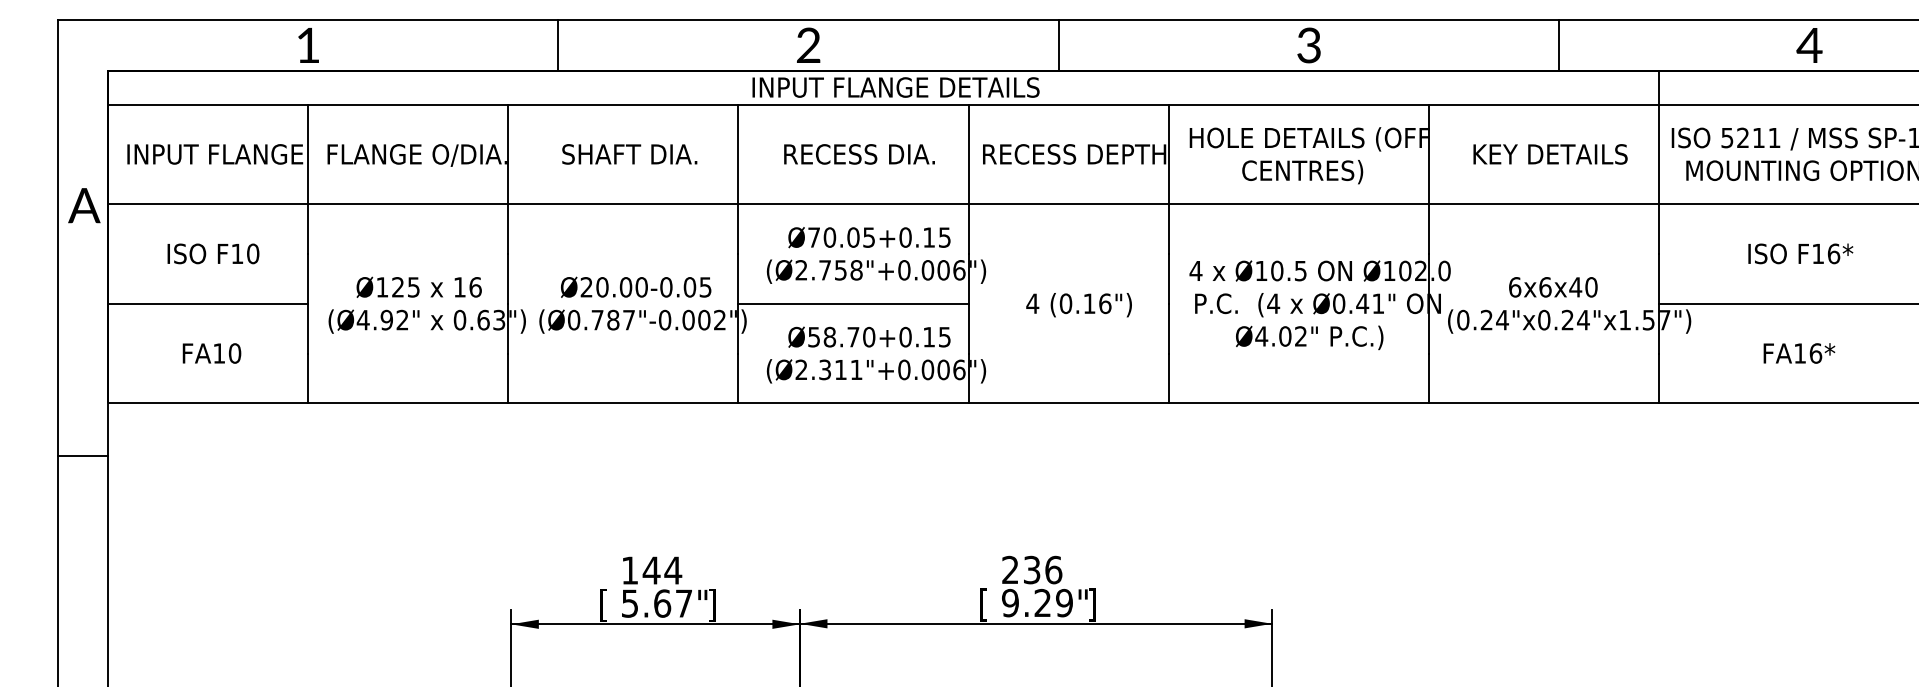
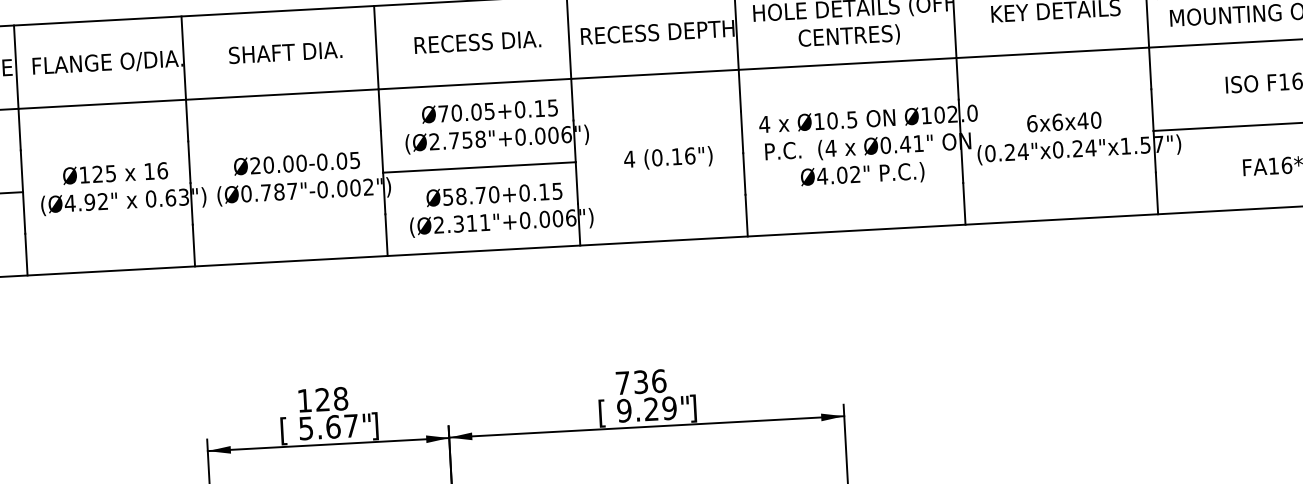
text: (1010, 569) -> (622, 382), 236 -> 736
text: (662, 570) -> (331, 399), 144 -> 128

